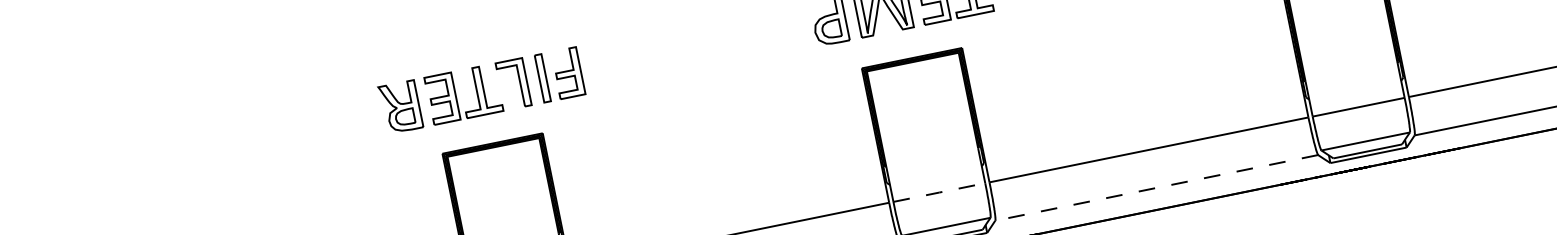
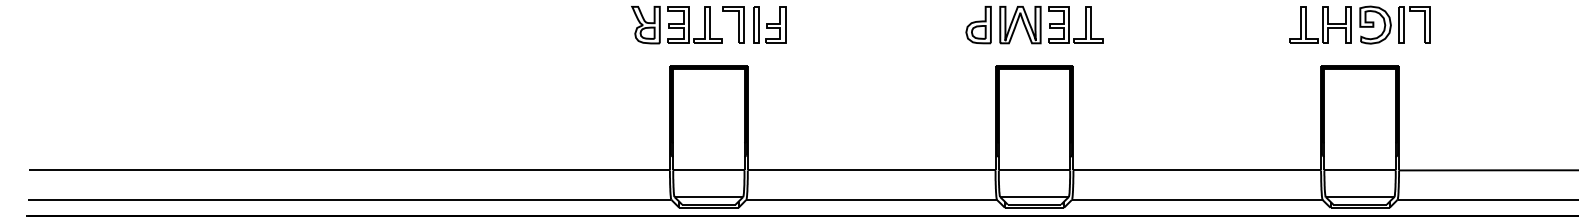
line: (1156, 187) -> (1197, 199), dashed -> solid
line: (939, 192) -> (1034, 170), dashed -> solid

